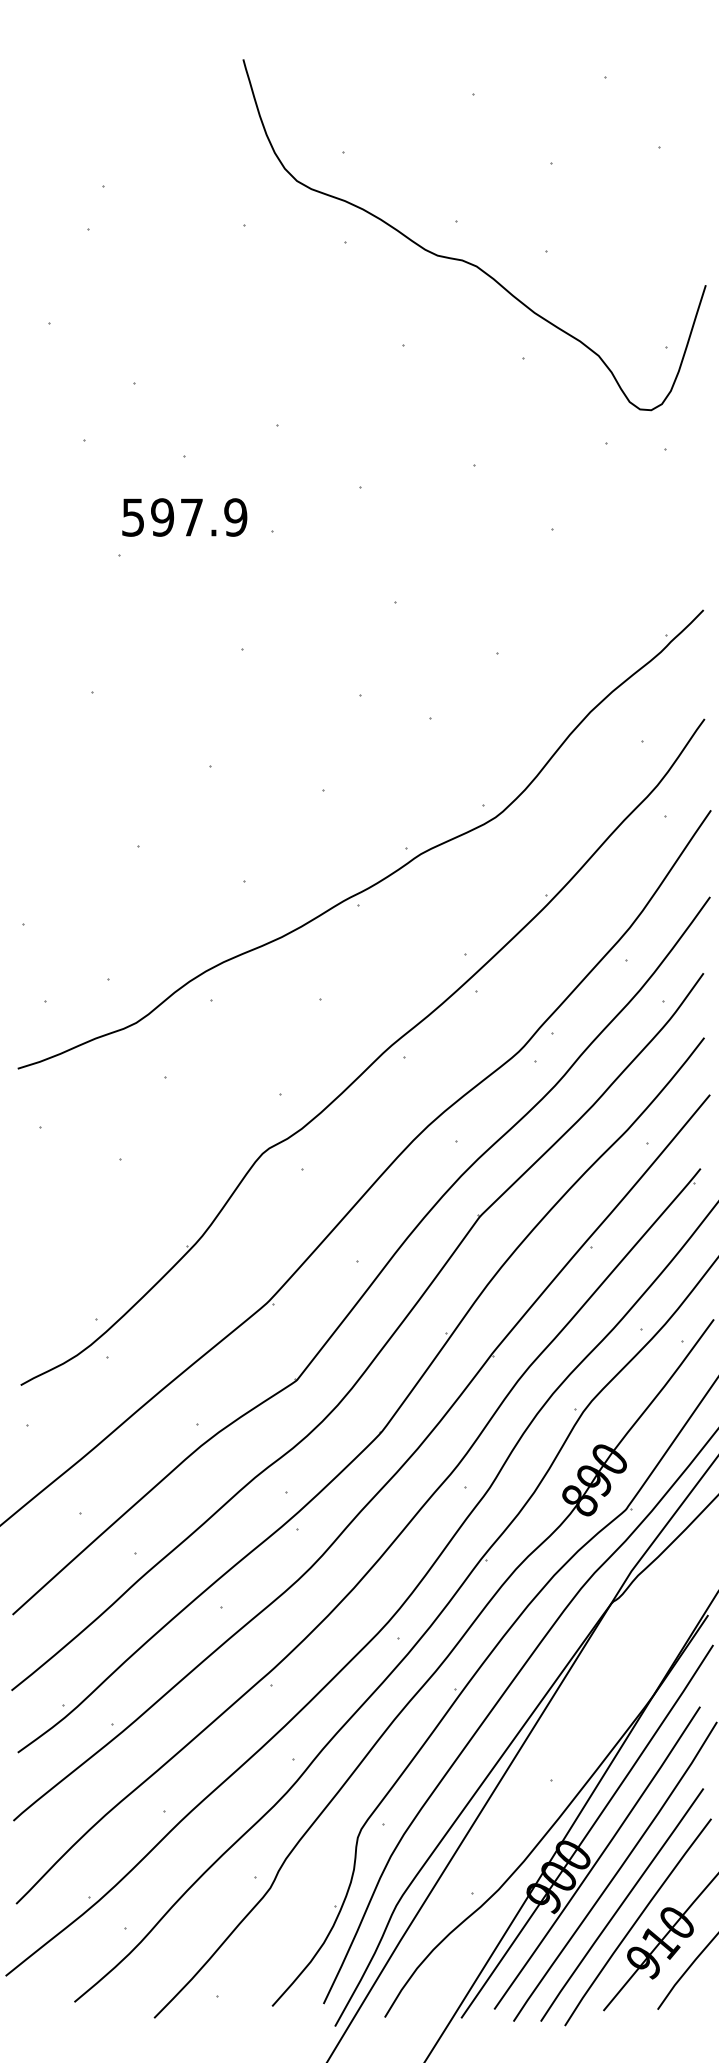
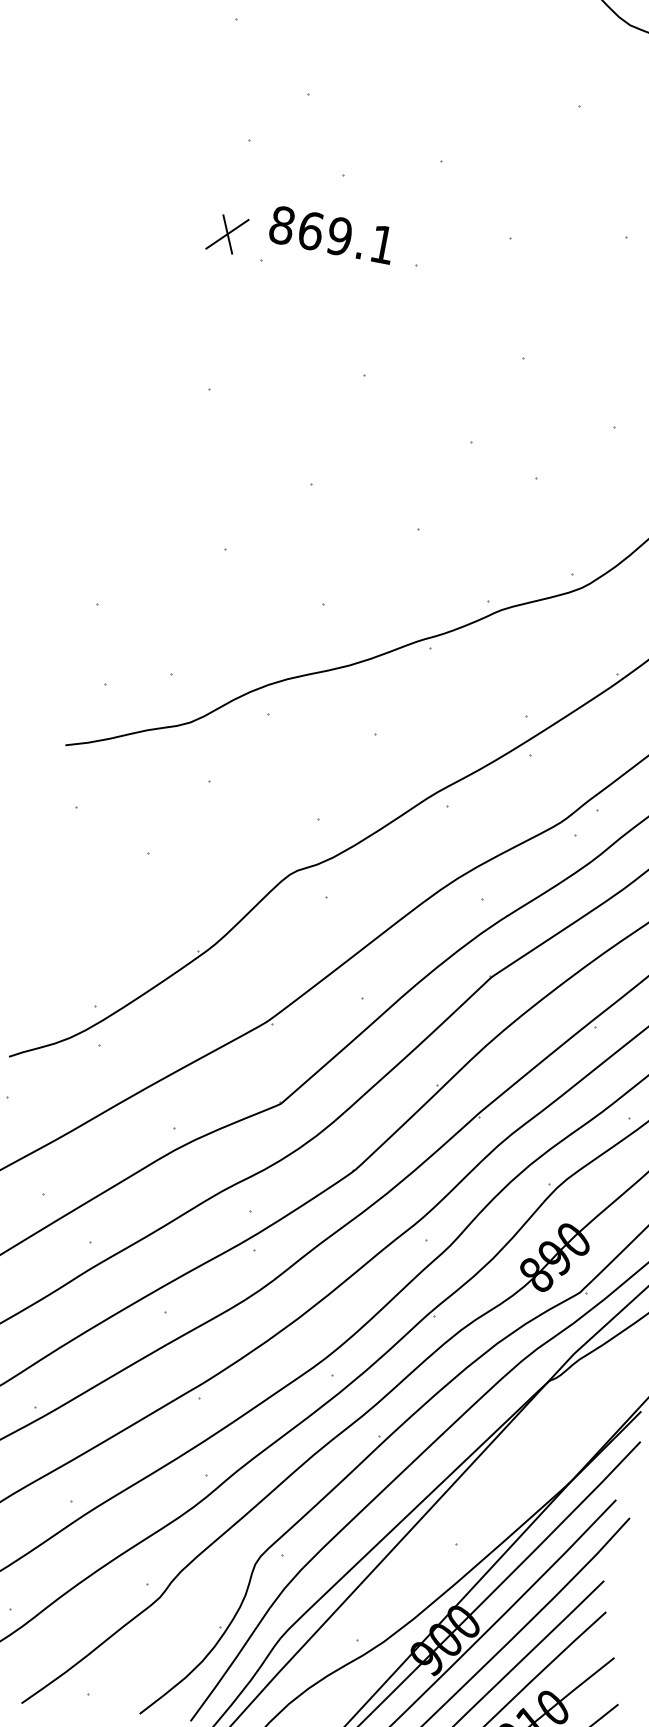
text: (184, 517) -> (332, 235), 597.9 -> 869.1
part: (81, 536) -> (227, 234), added

